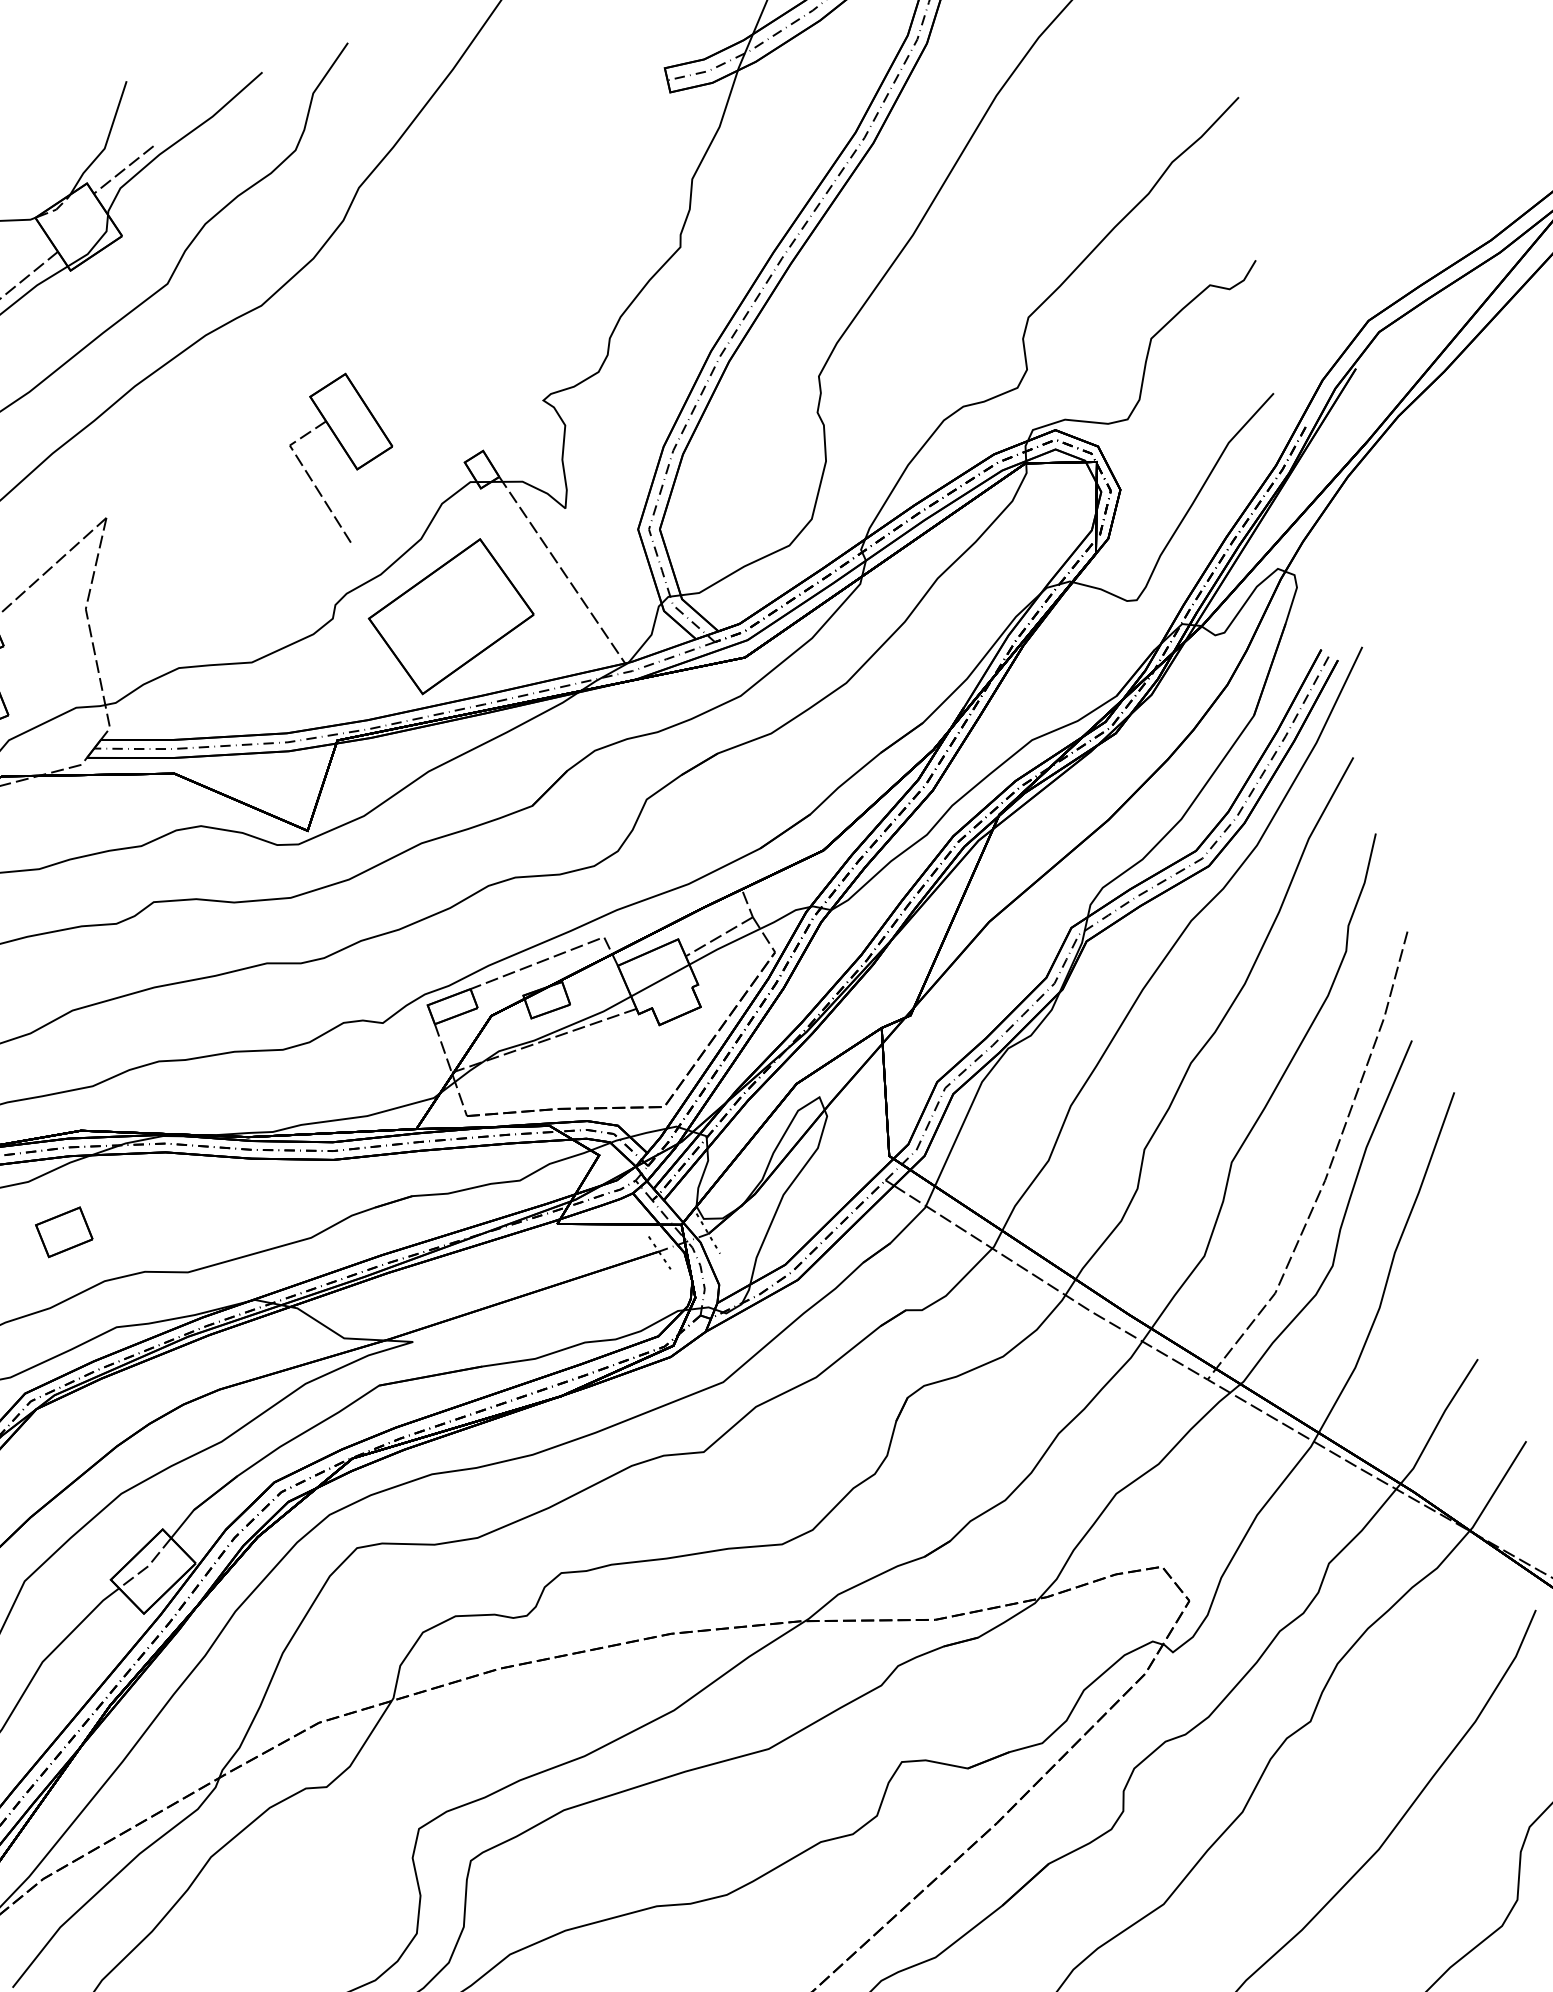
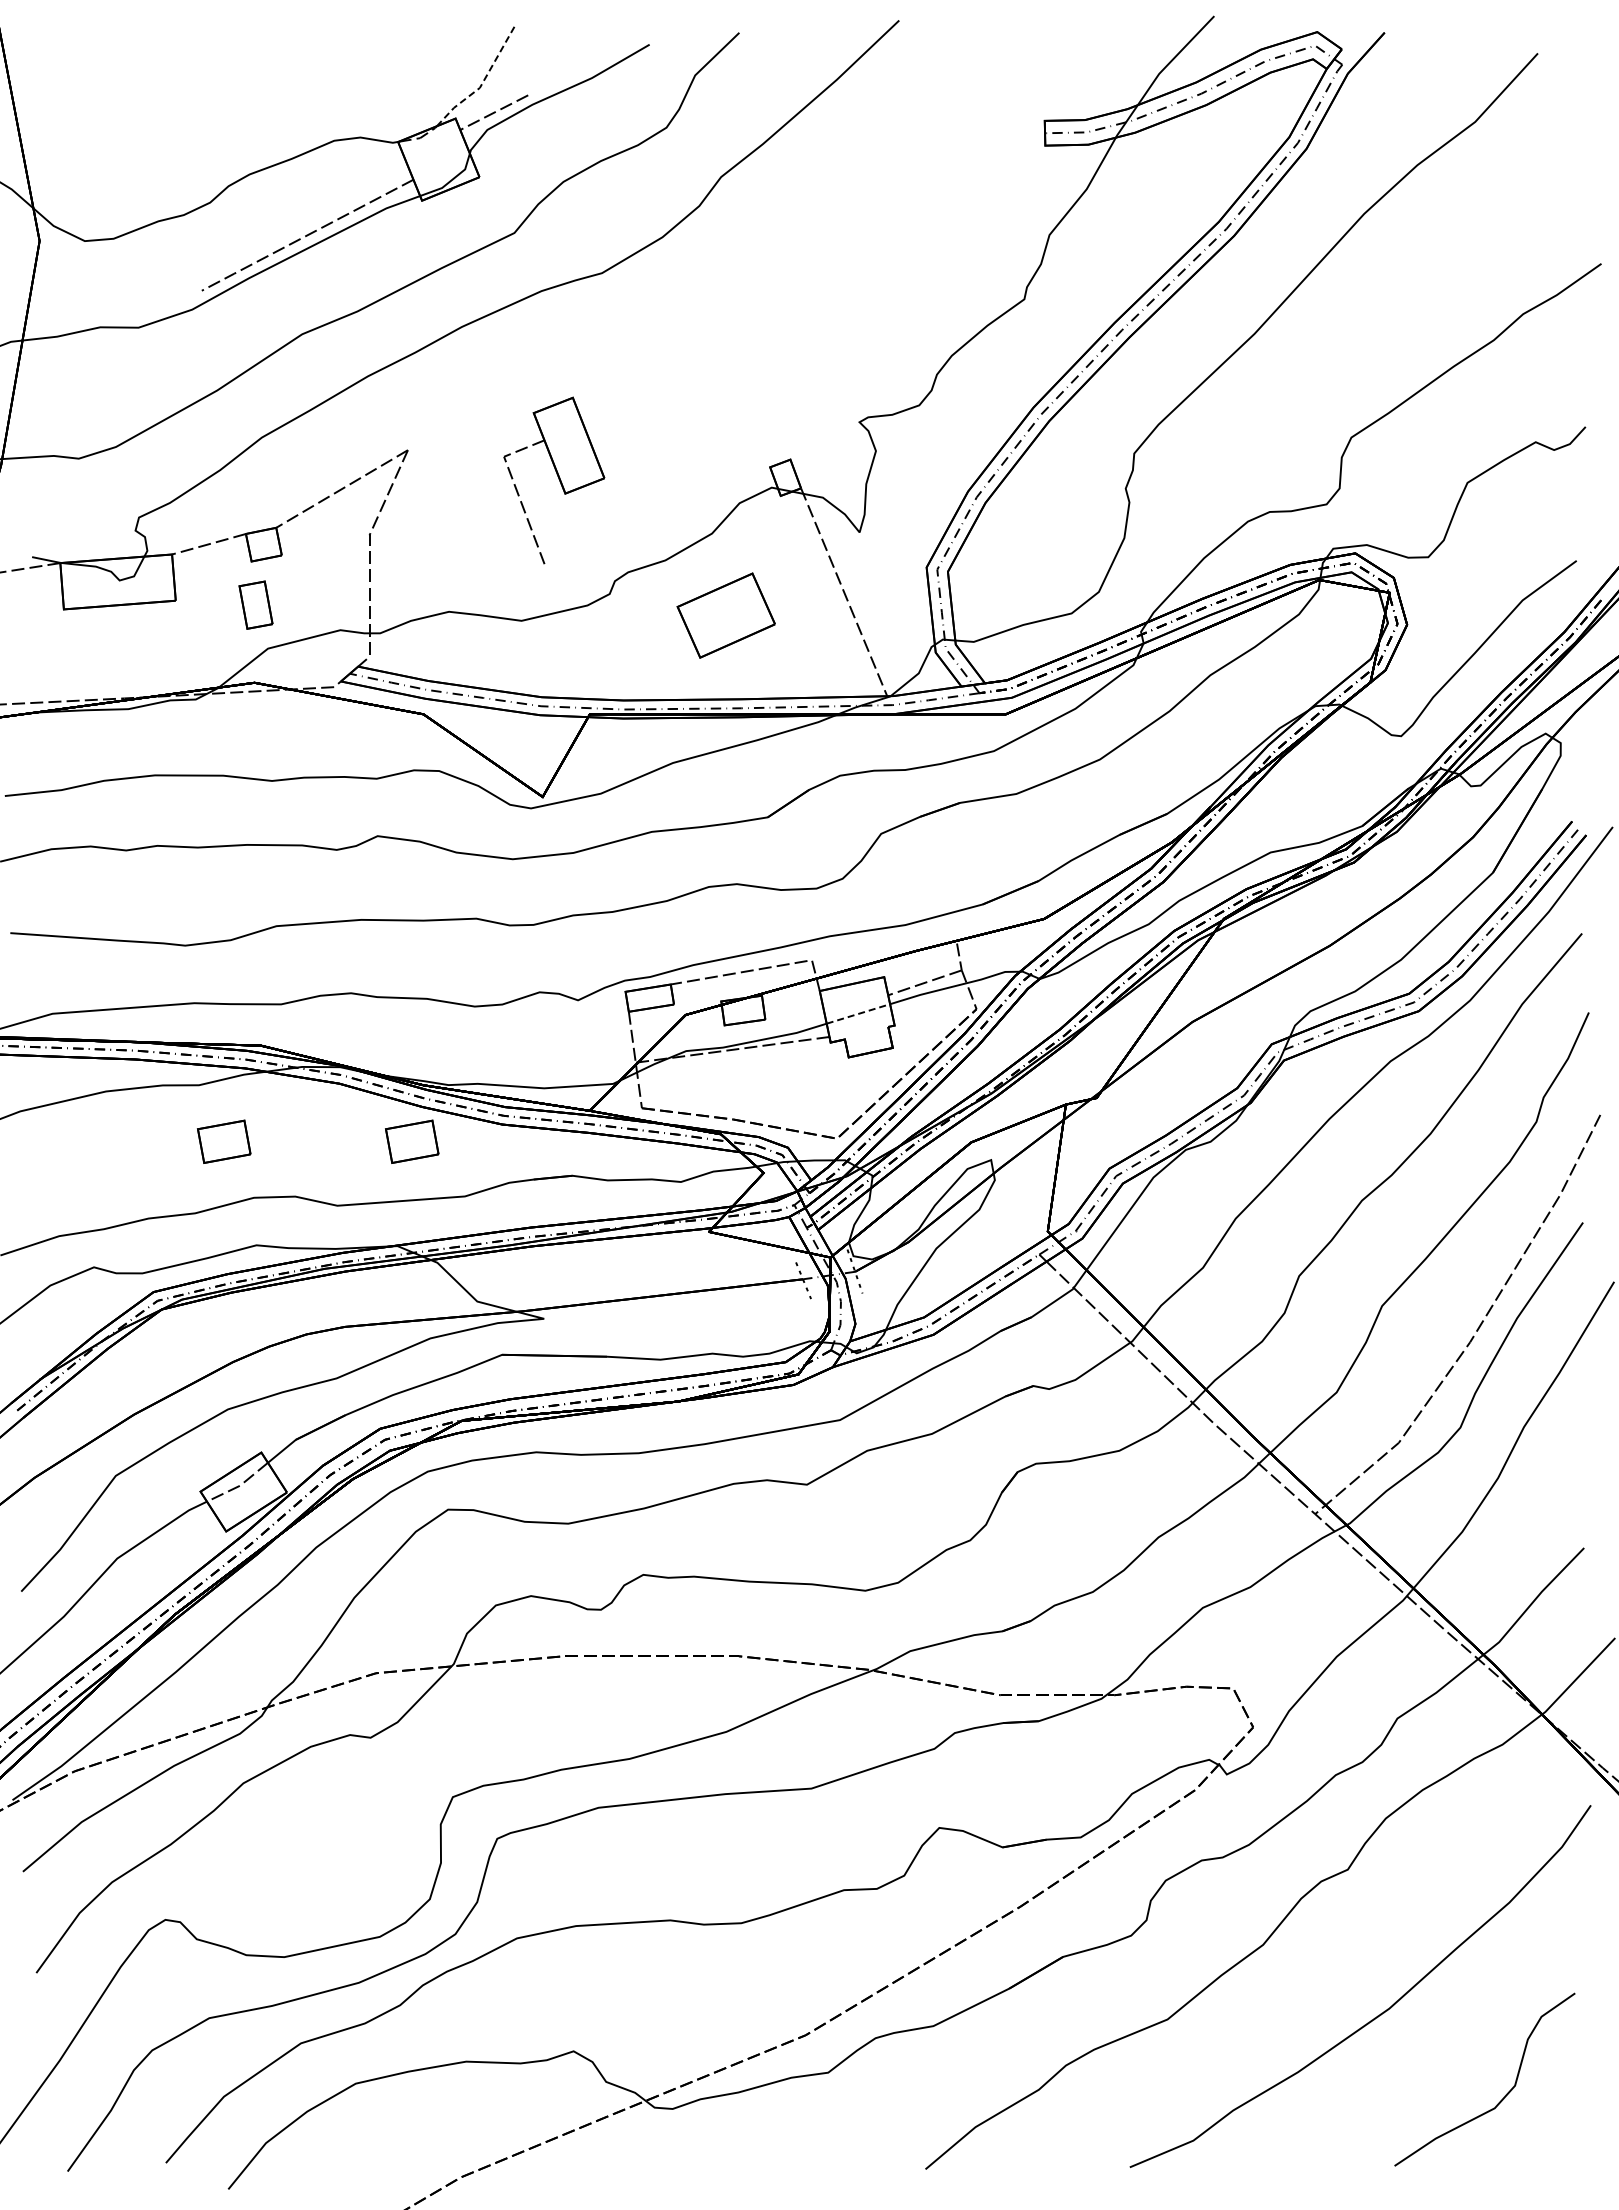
line: (106, 143) -> (482, 83), solid -> dashed
part: (343, 458) -> (554, 480), moved
part: (451, 616) -> (726, 615), size x0.6
line: (660, 980) -> (858, 1013), solid -> dashed
part: (248, 1194) -> (412, 1141), added

